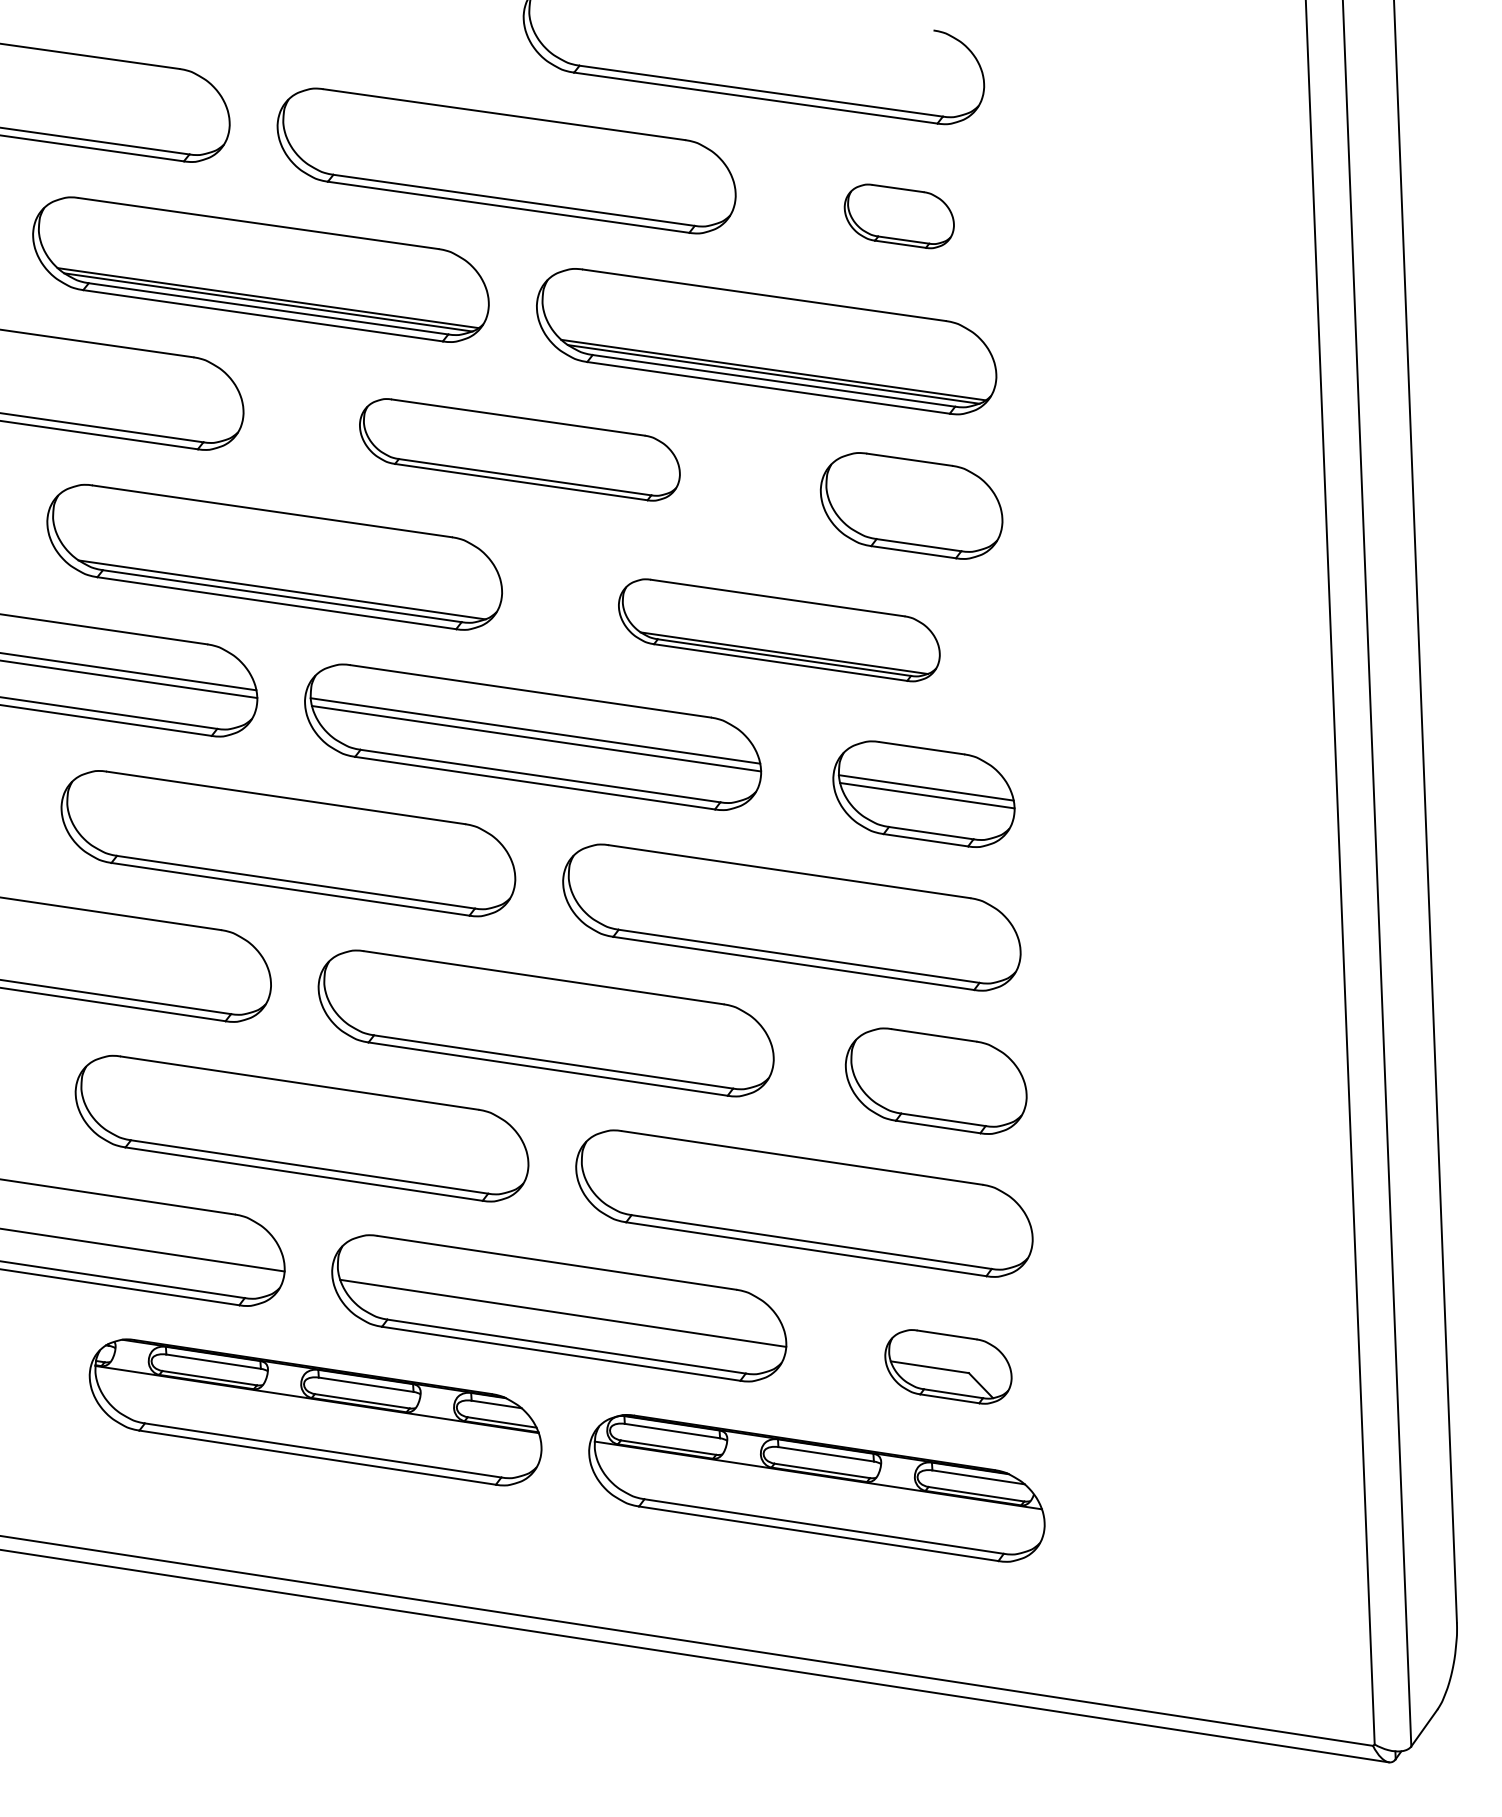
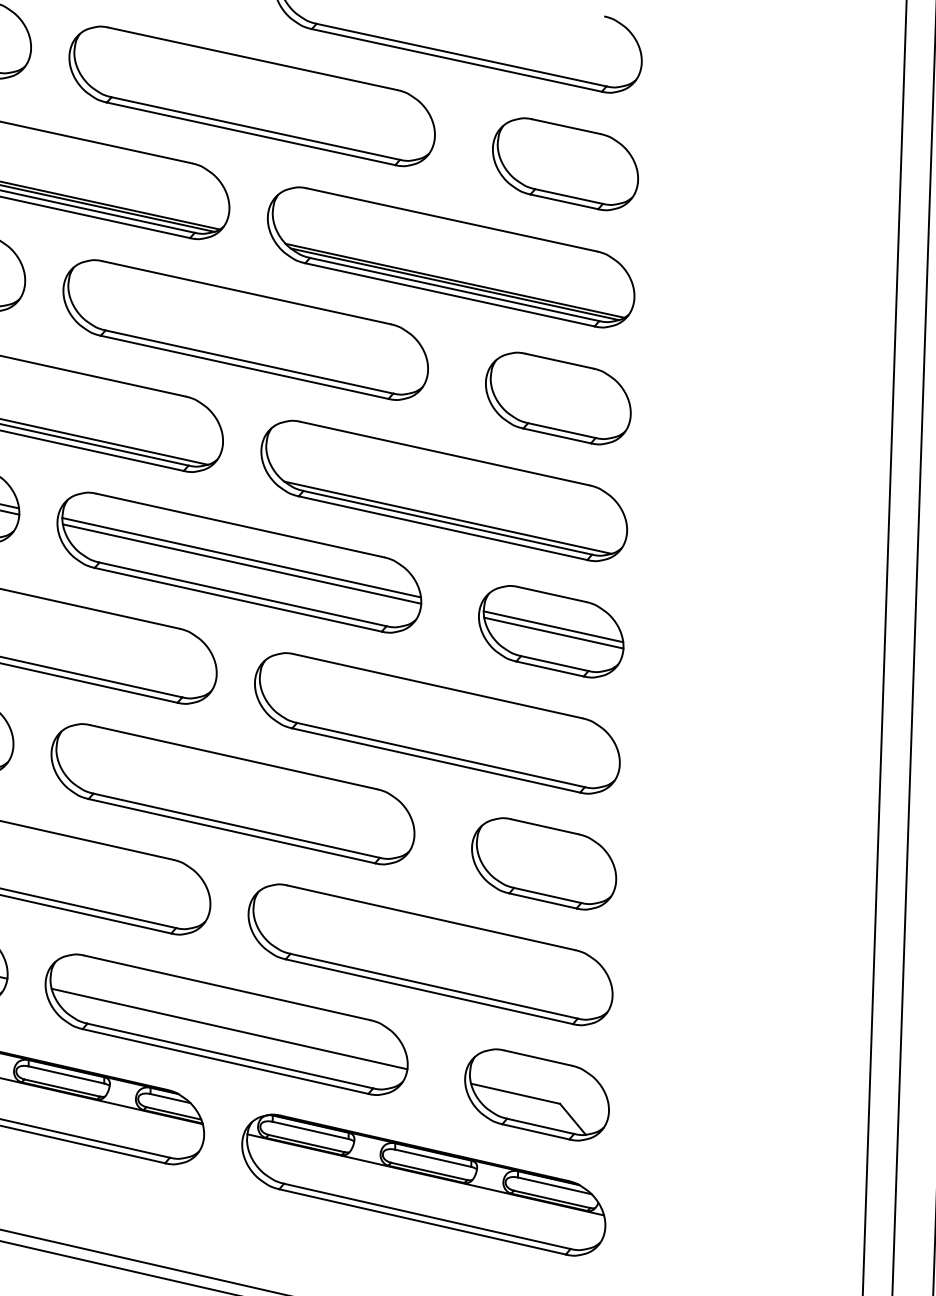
part: (899, 216) -> (565, 164), size x1.67
part: (519, 449) -> (245, 329), size x1.43
part: (779, 630) -> (444, 491), size x1.43
part: (948, 1366) -> (537, 1094), size x1.43

